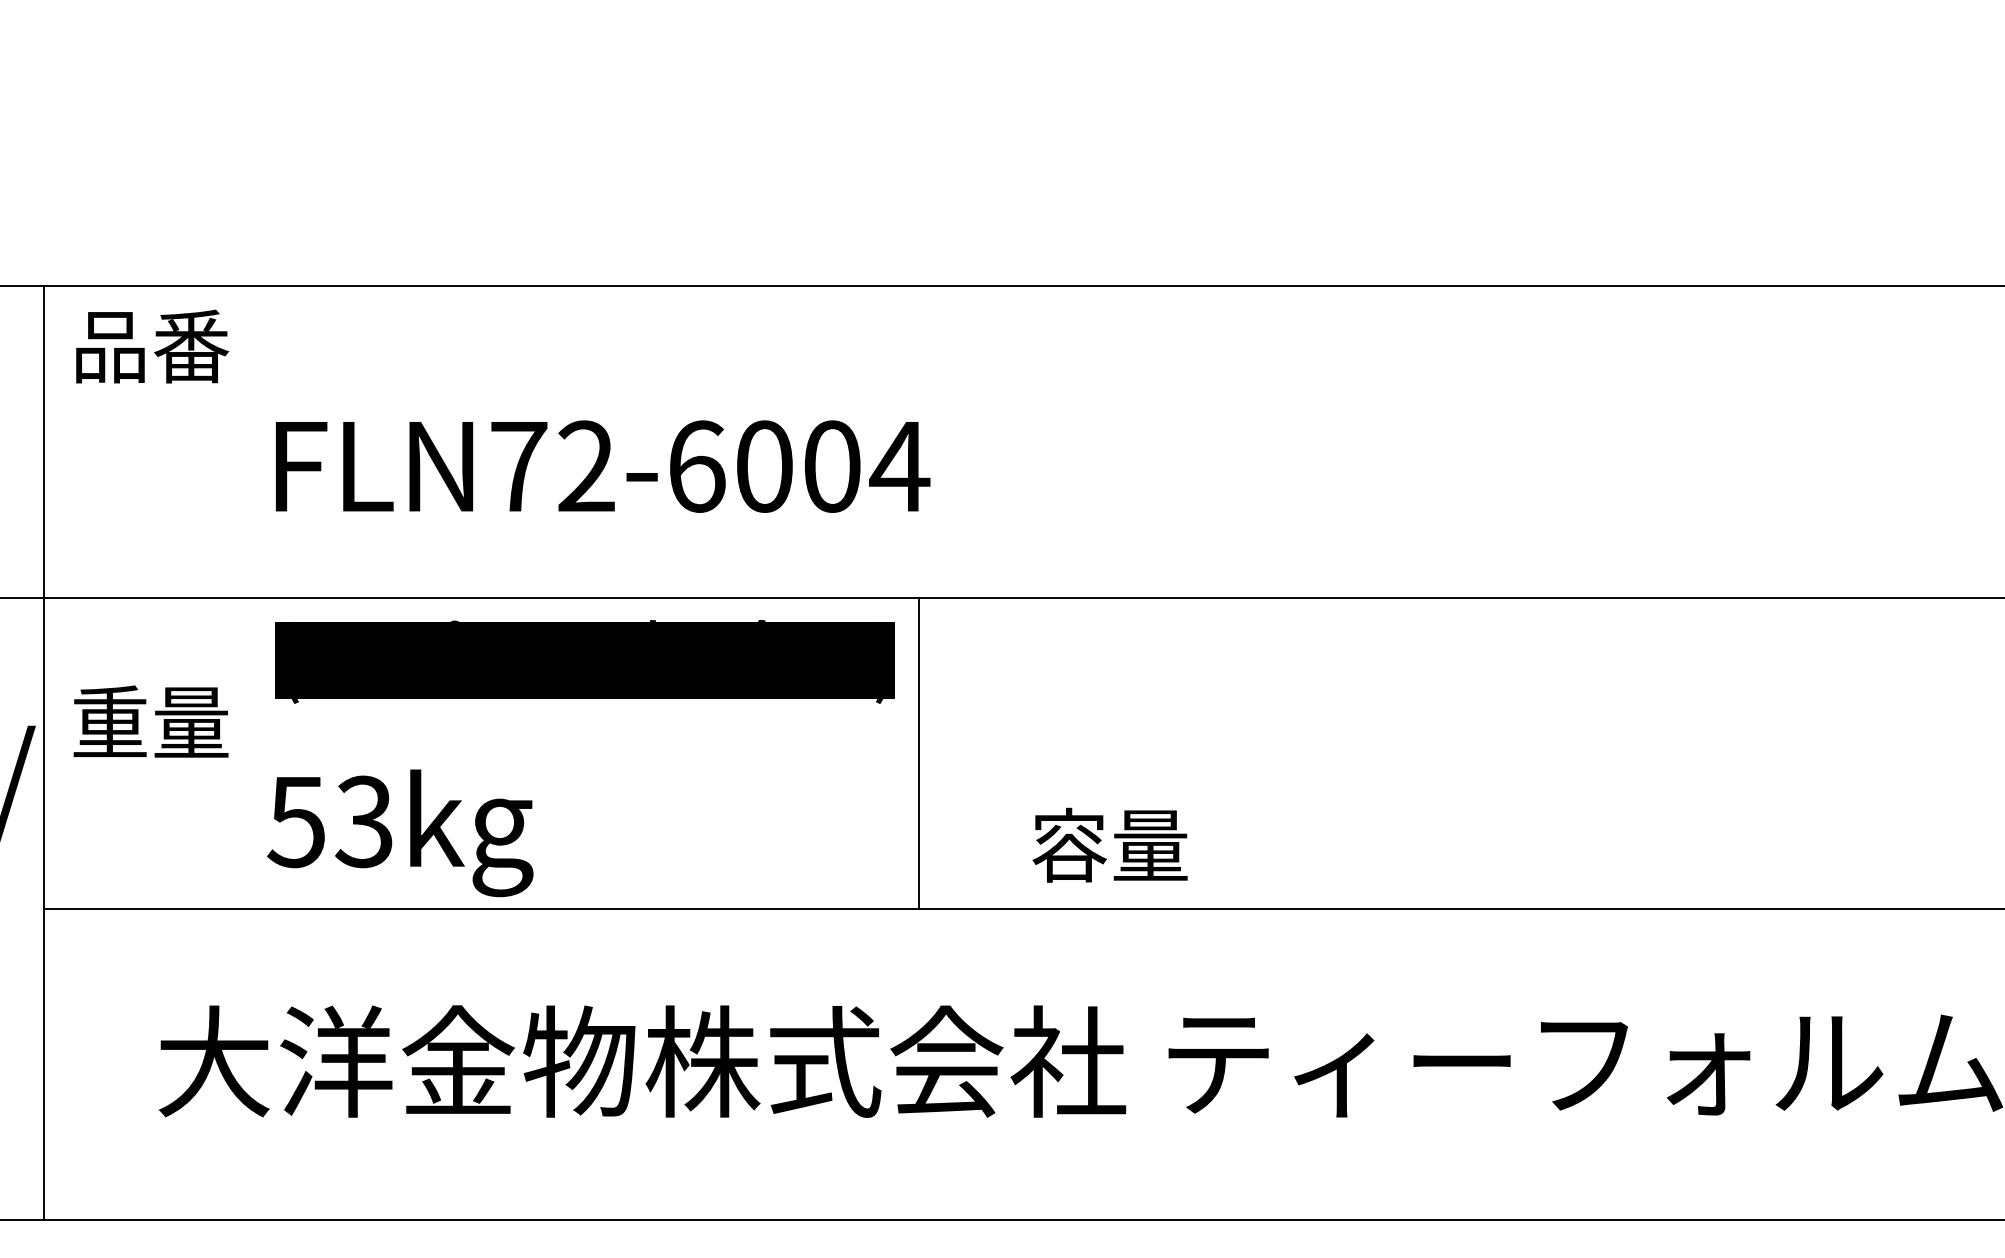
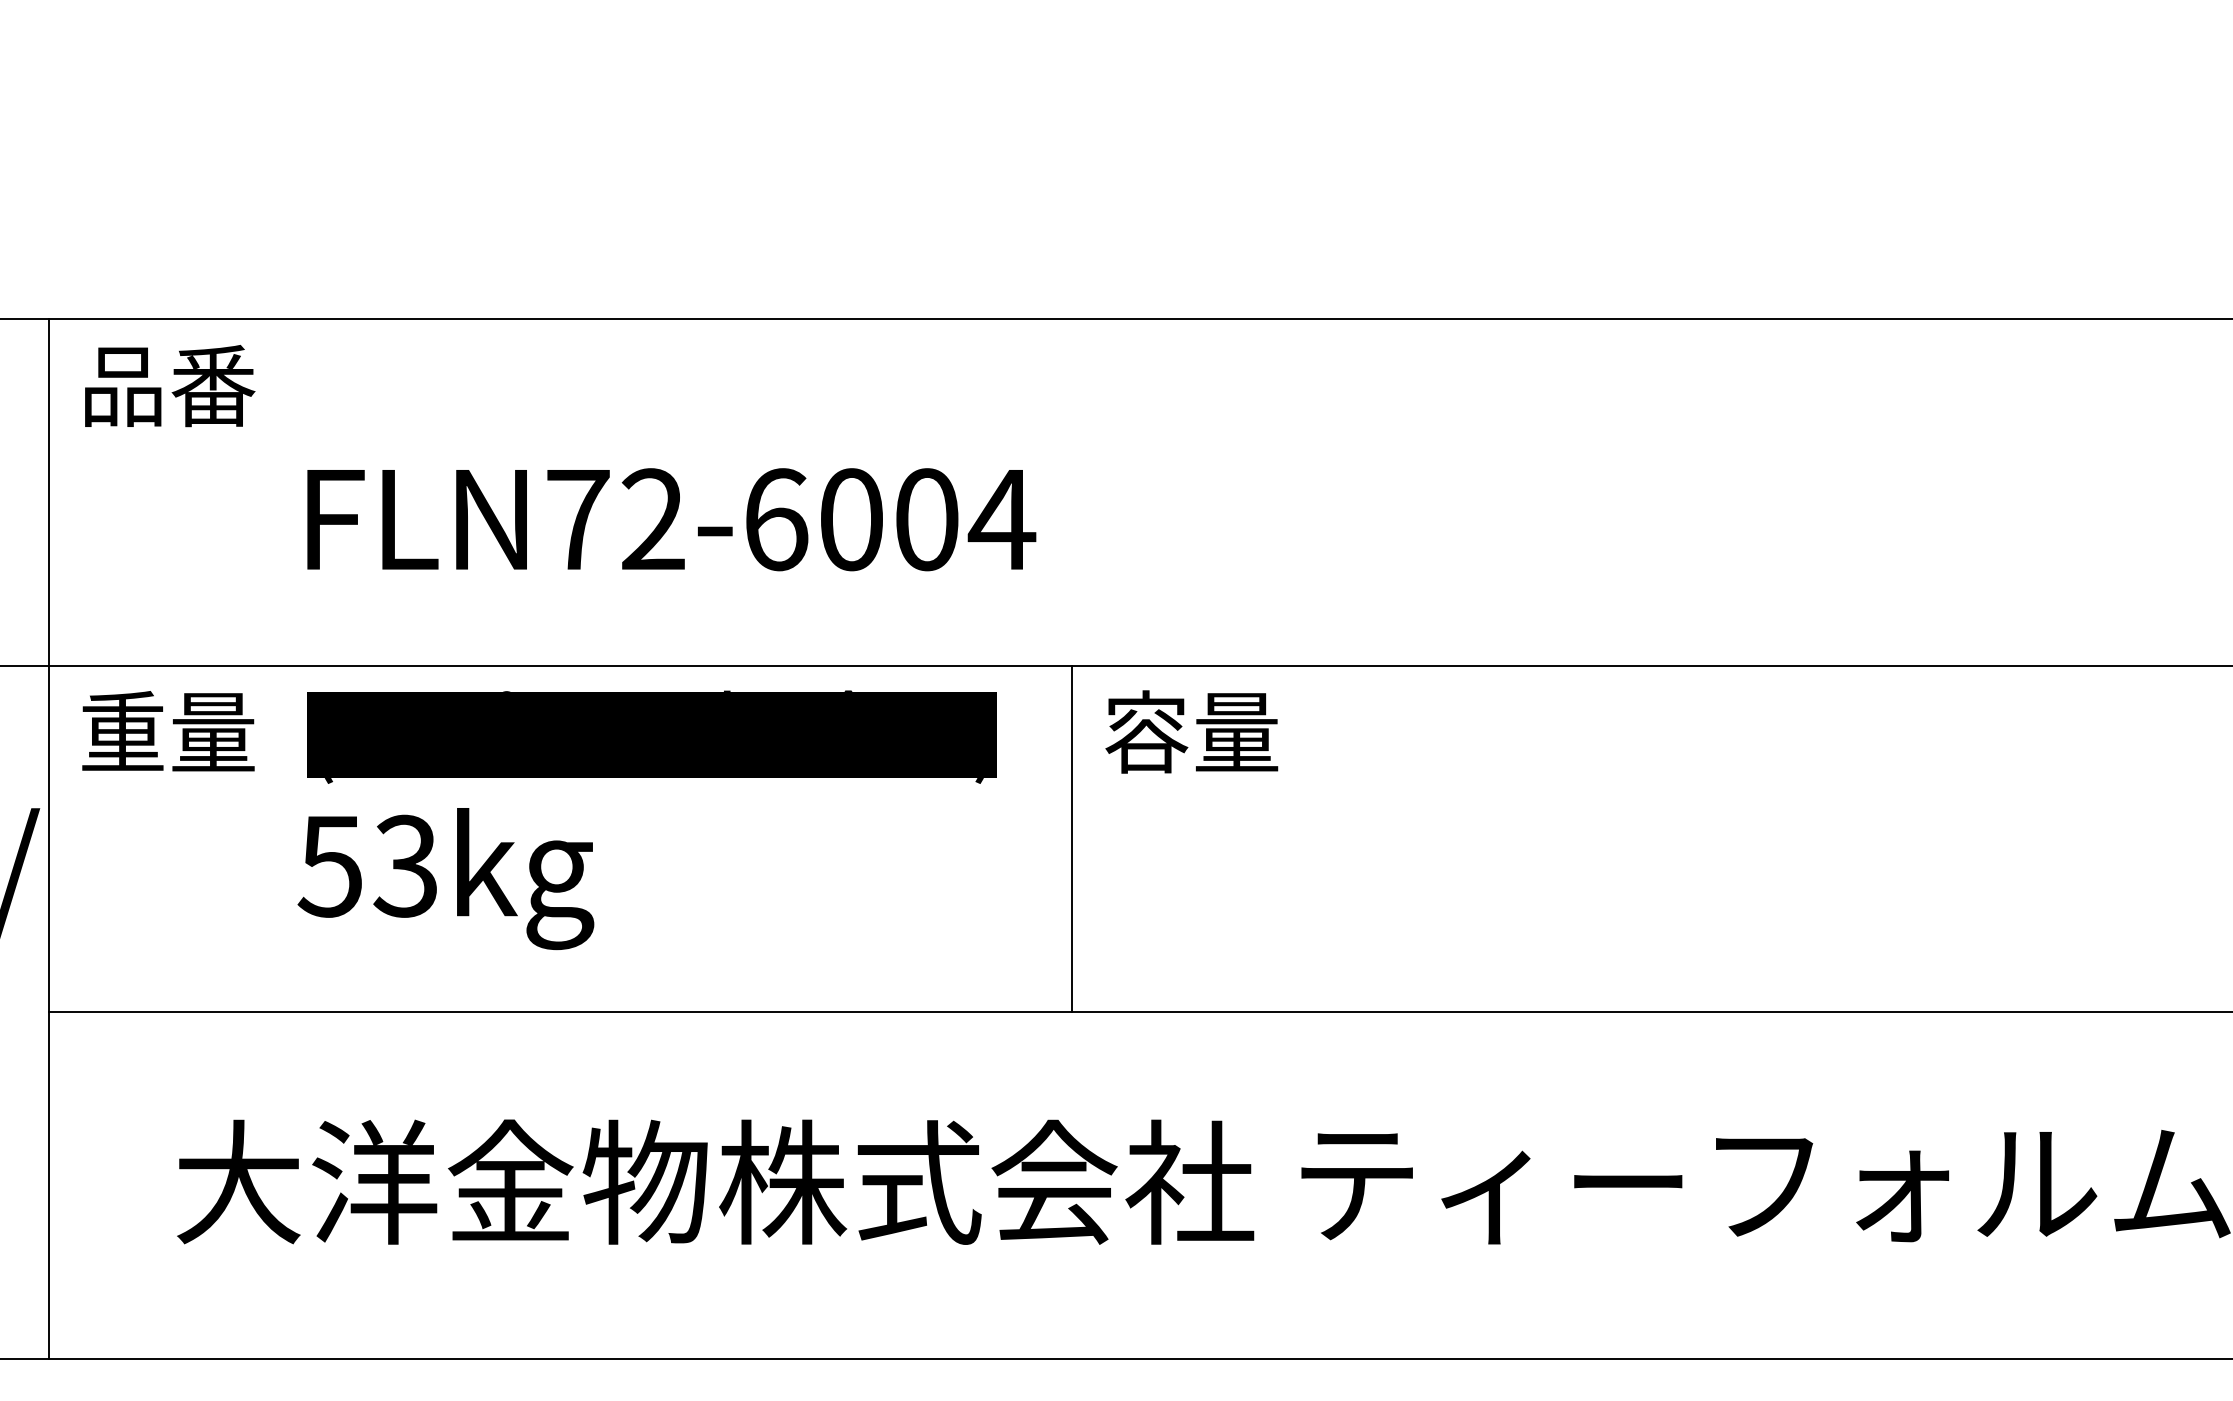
text: (150, 721) -> (167, 731), moved
line: (918, 752) -> (1071, 838), moved
text: (400, 833) -> (446, 879), moved
text: (1109, 844) -> (1191, 731), moved

